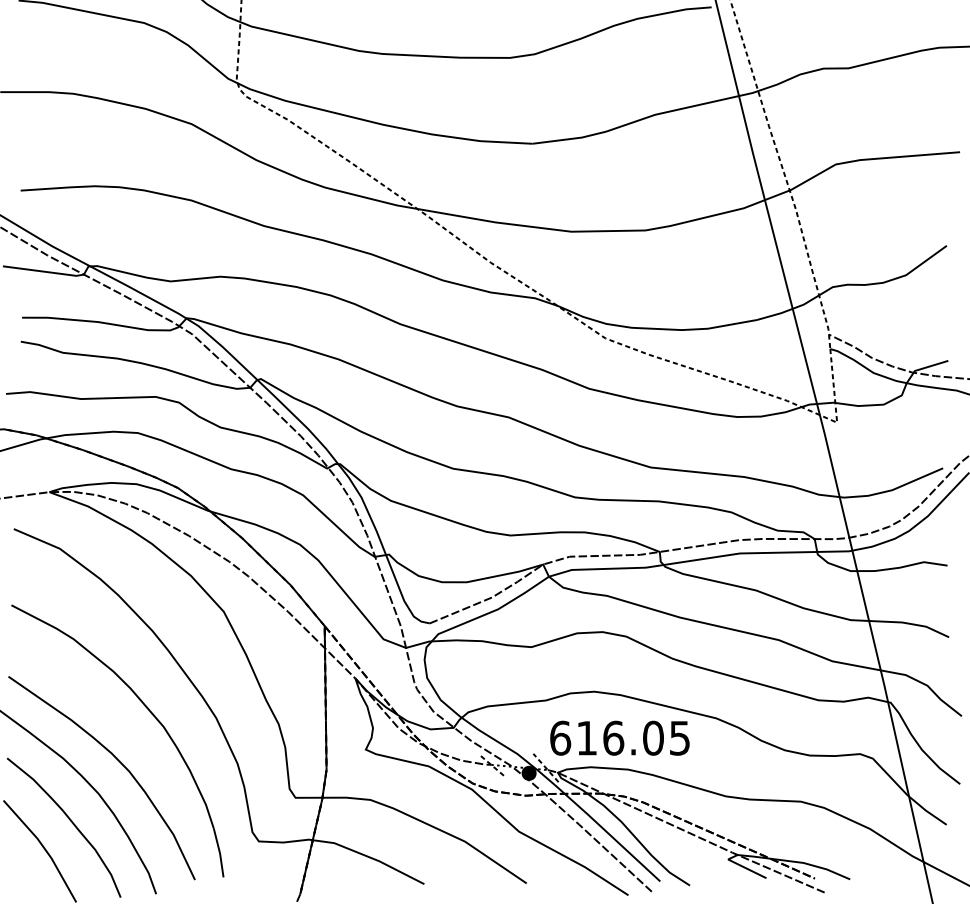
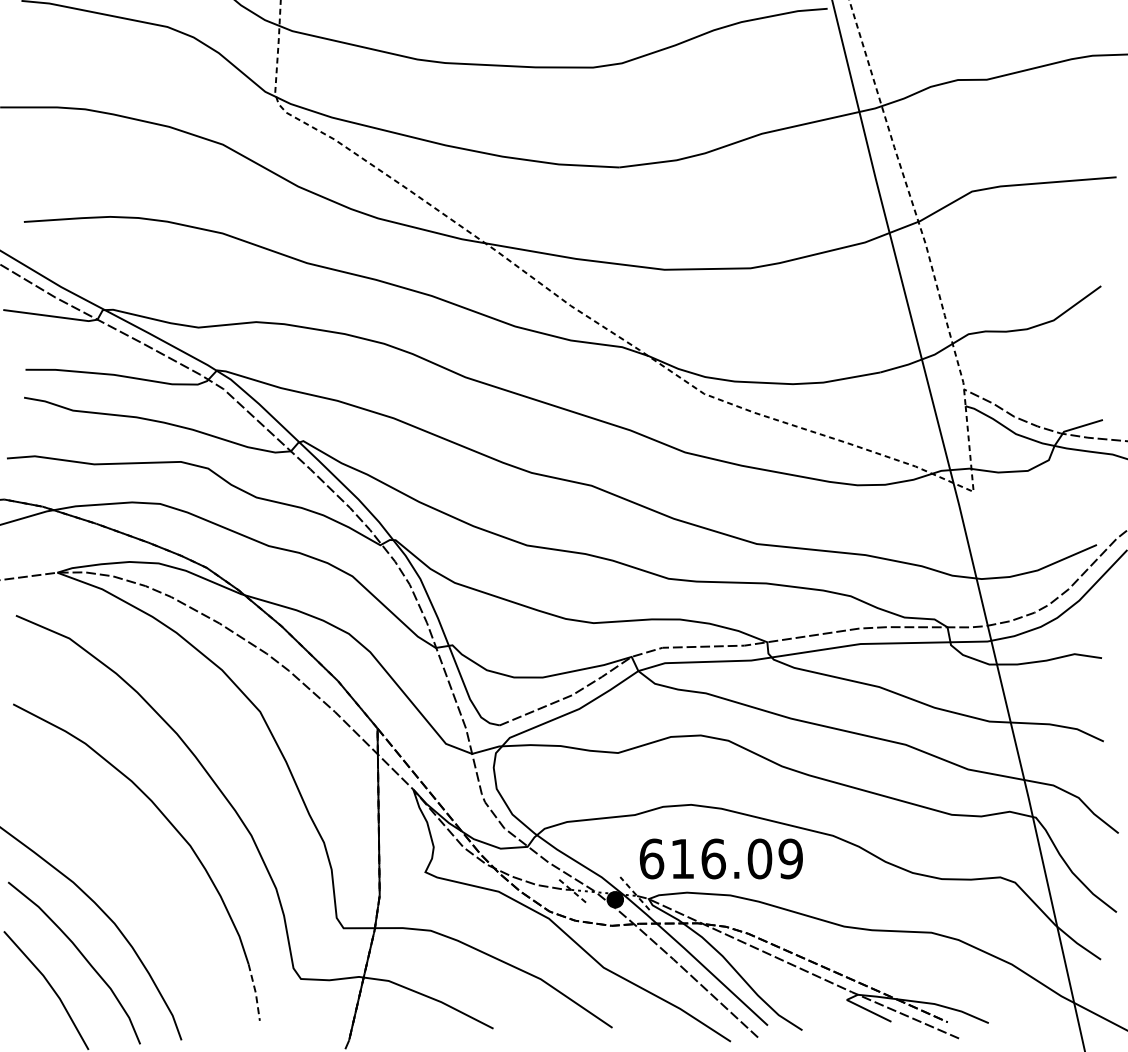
text: (679, 737) -> (790, 858), 616.05 -> 616.09
curve: (120, 763) -> (139, 888), removed
line: (219, 853) -> (255, 993), solid -> dashed

